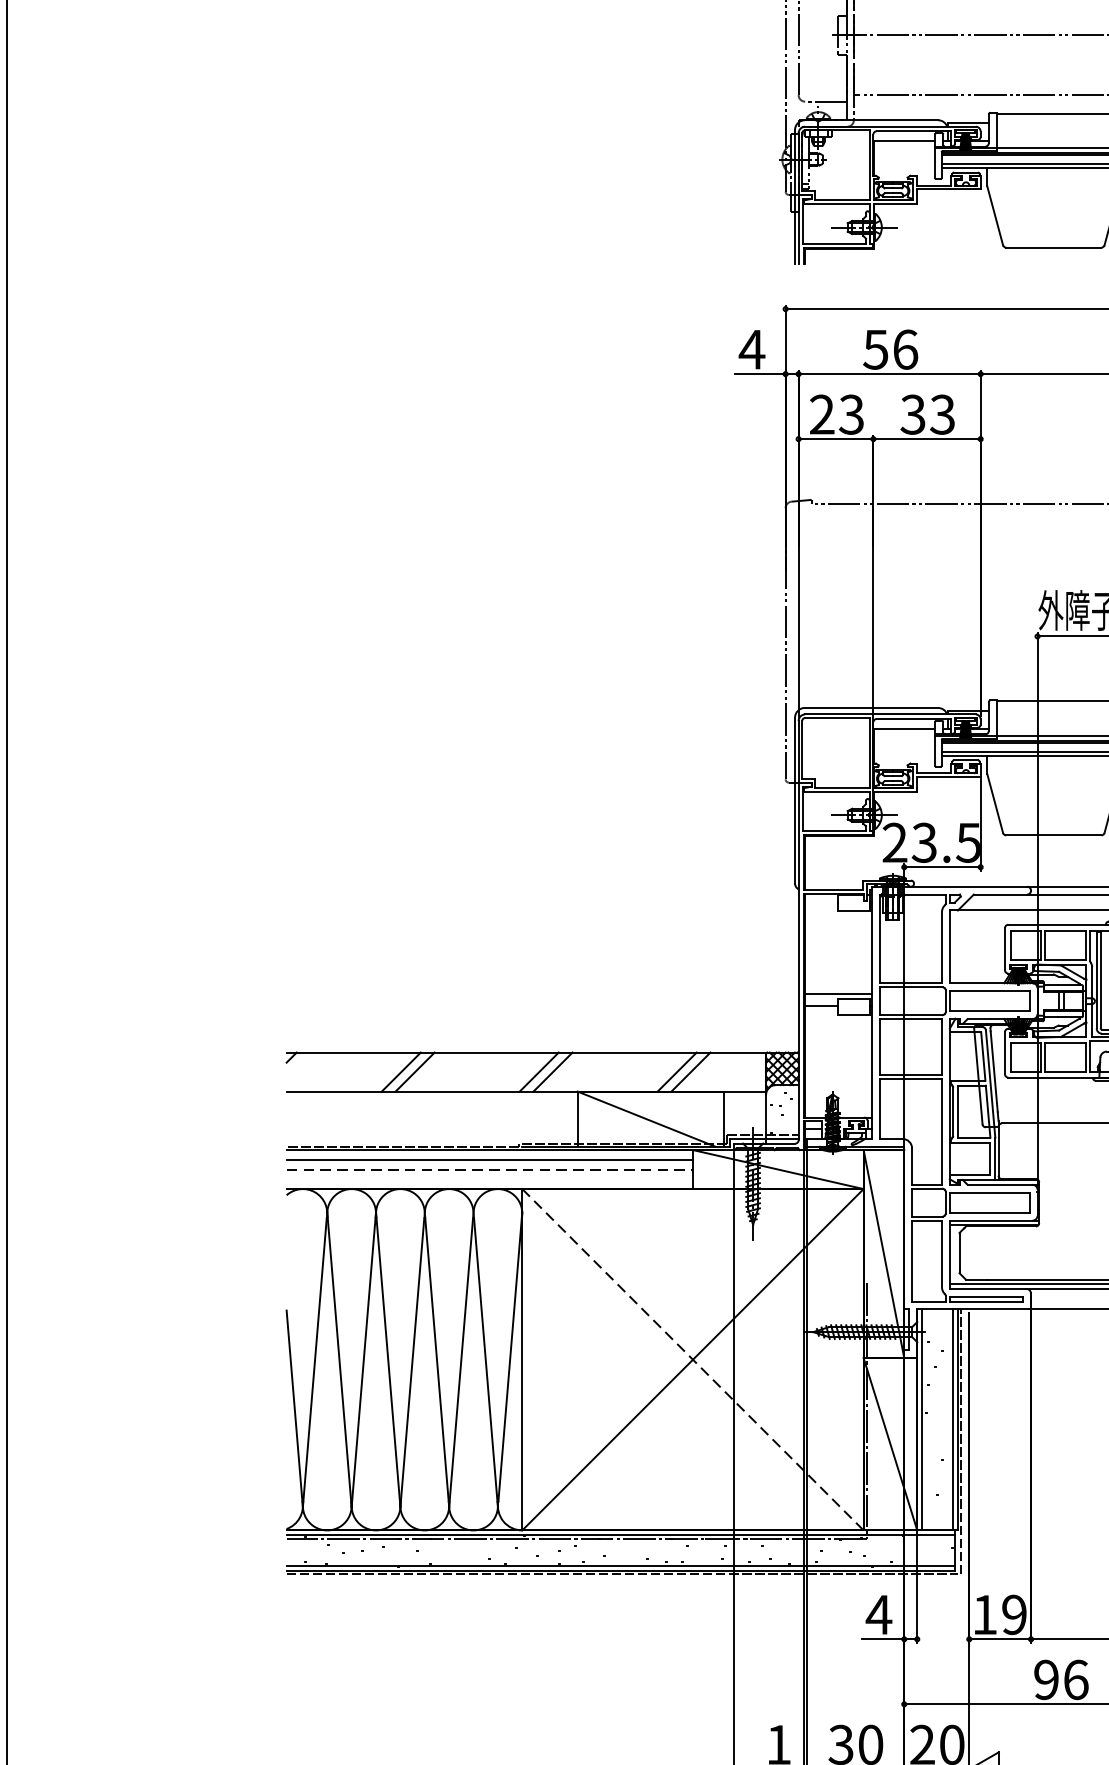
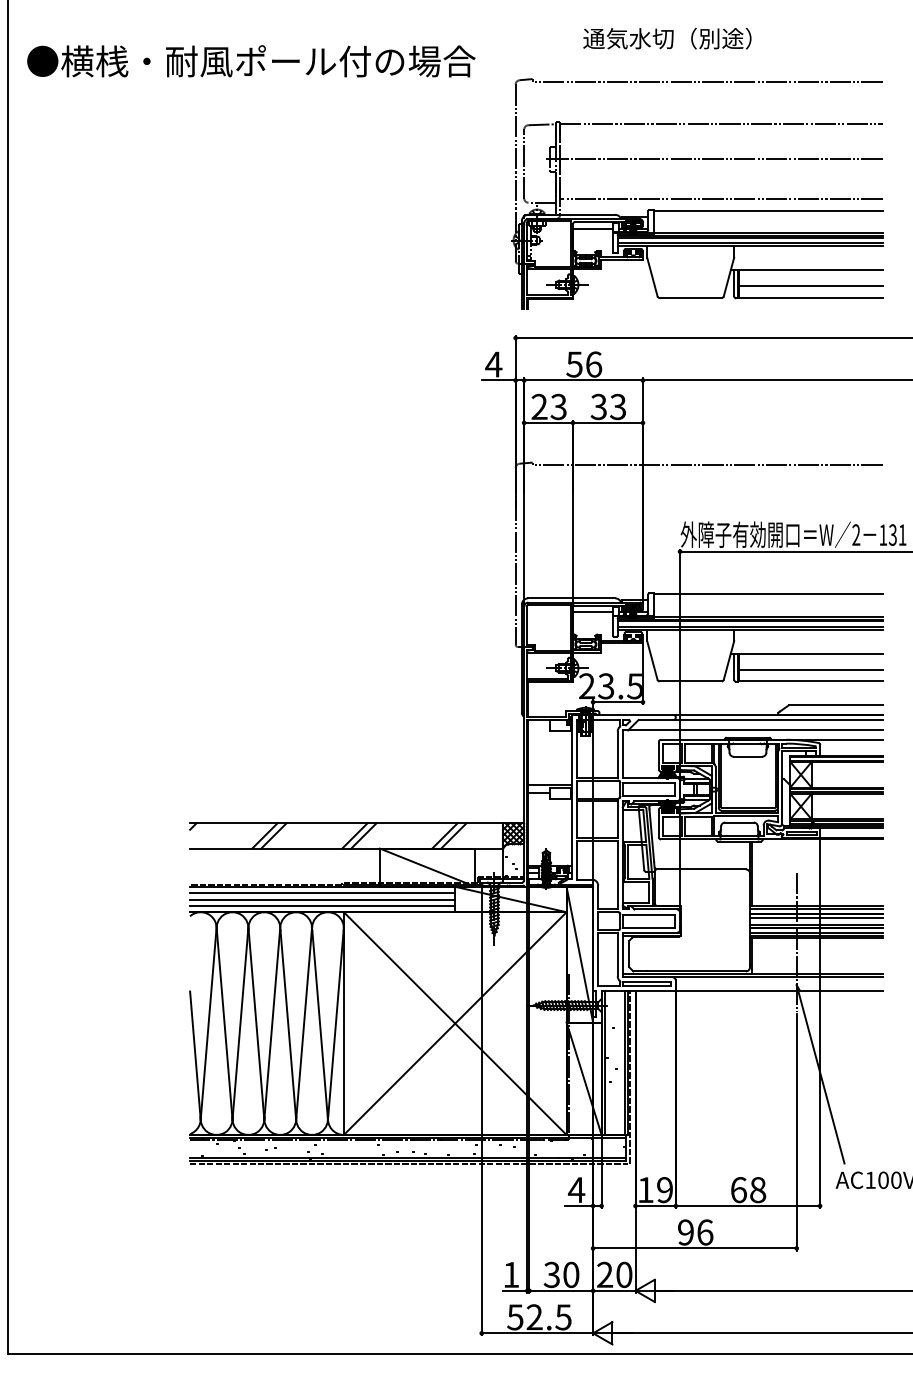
line: (489, 1169) -> (322, 899), dashed -> solid
line: (489, 1178) -> (322, 905), added
line: (691, 1359) -> (454, 1023), dashed -> solid

